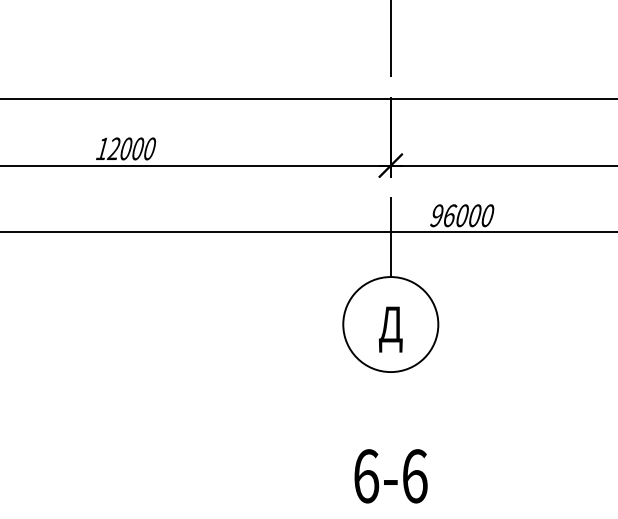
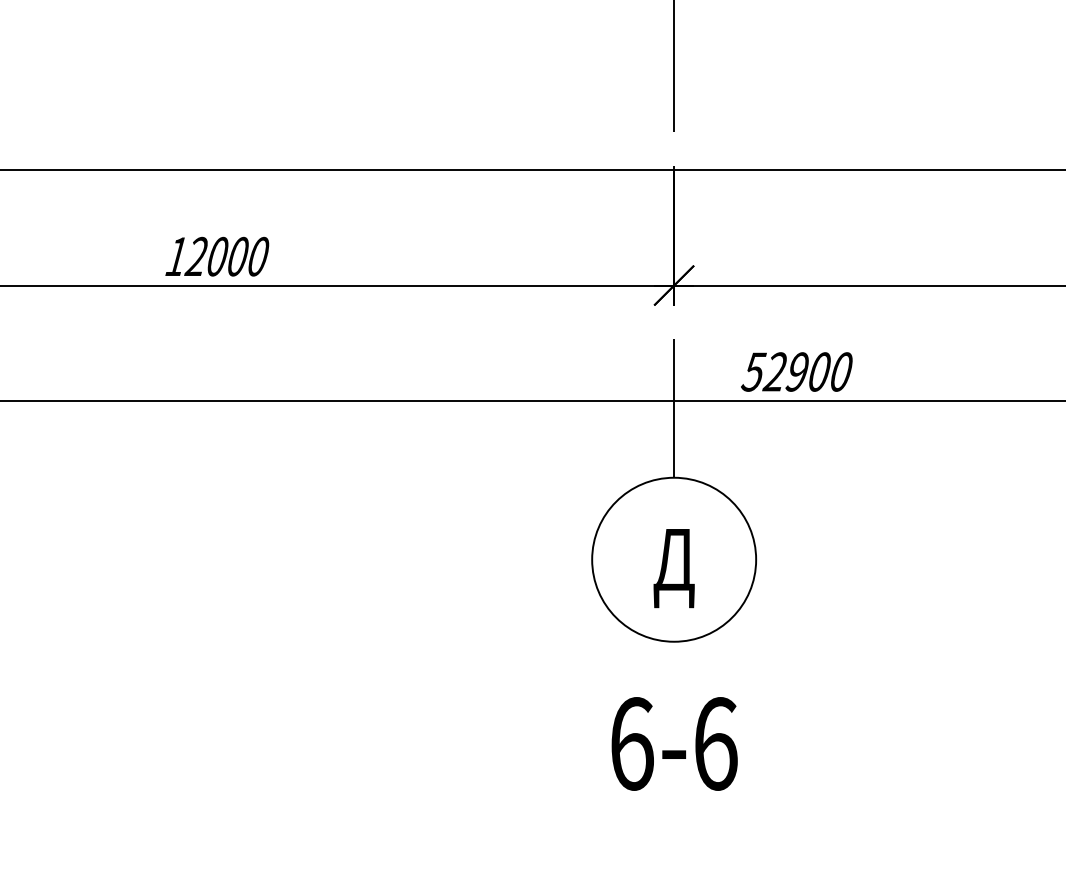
text: (448, 215) -> (773, 371), 96000 -> 52900
text: (390, 476) -> (673, 744), moved

